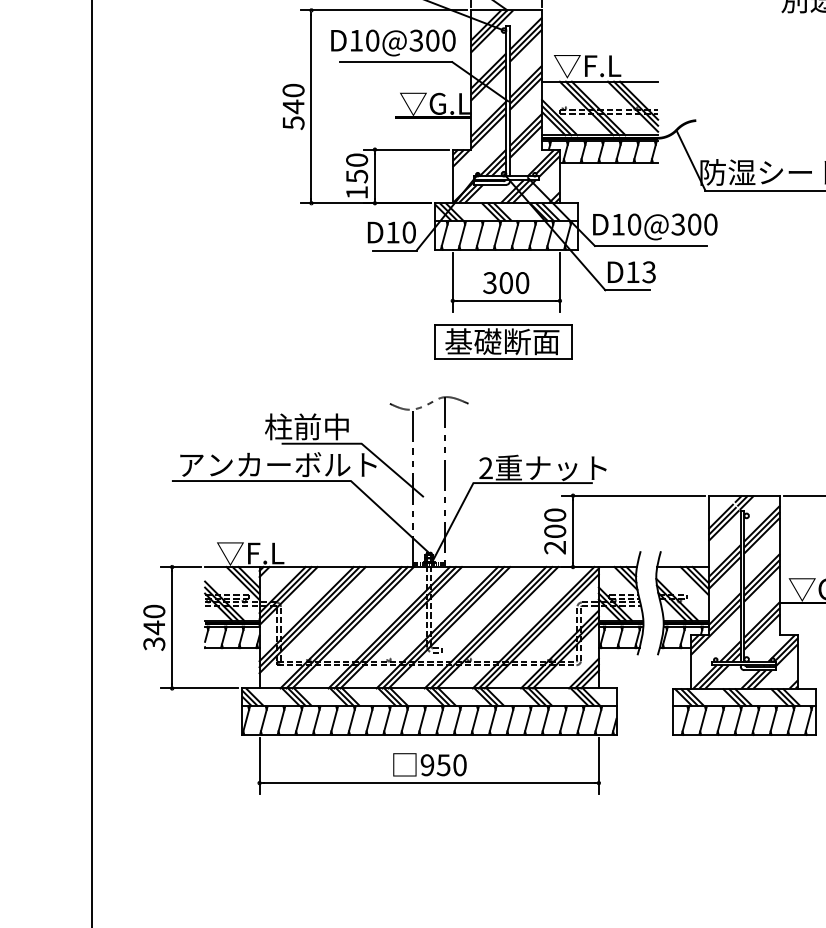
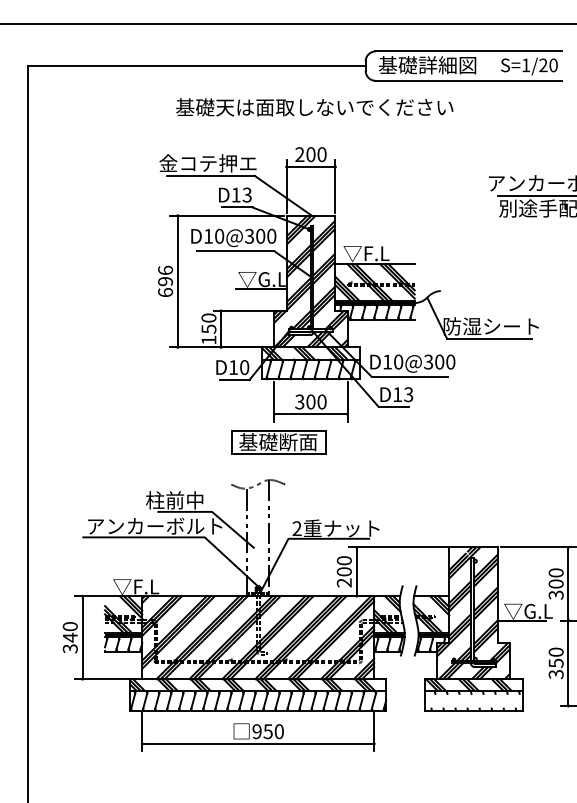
text: (293, 106) -> (165, 281), 540 -> 696
part: (502, 342) -> (278, 442), moved
hatch: (746, 721) -> (475, 701), removed

